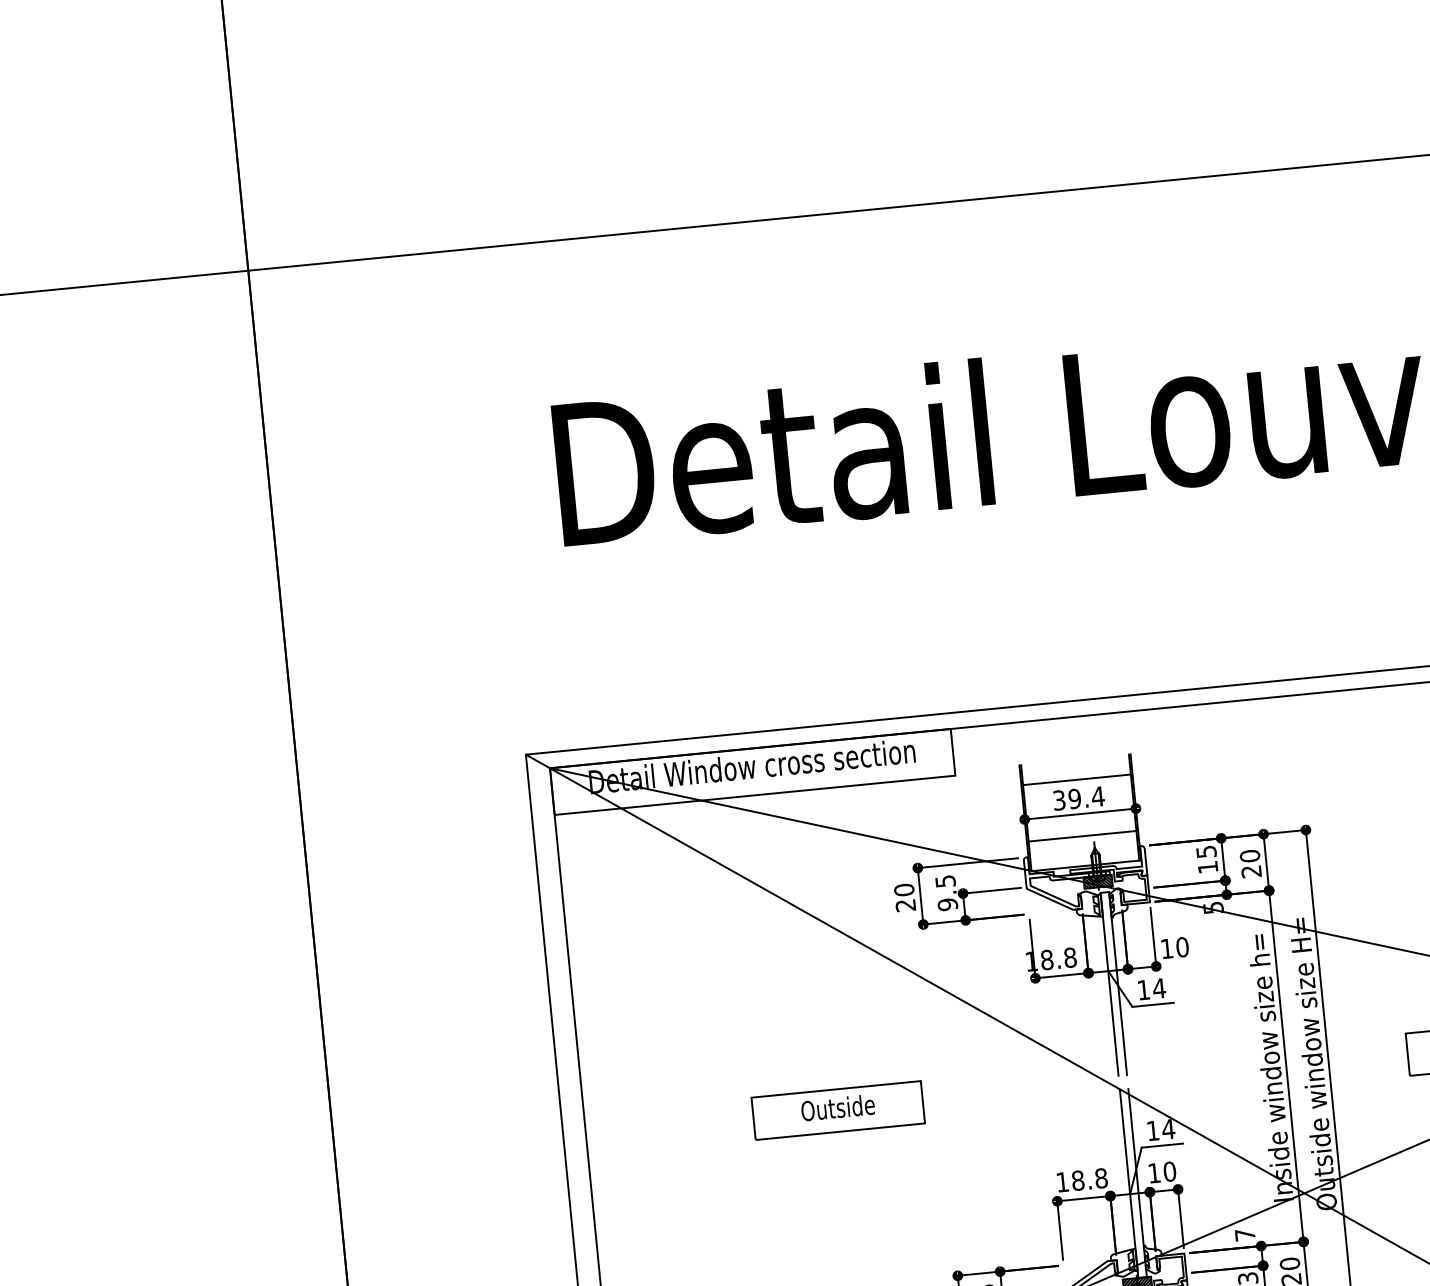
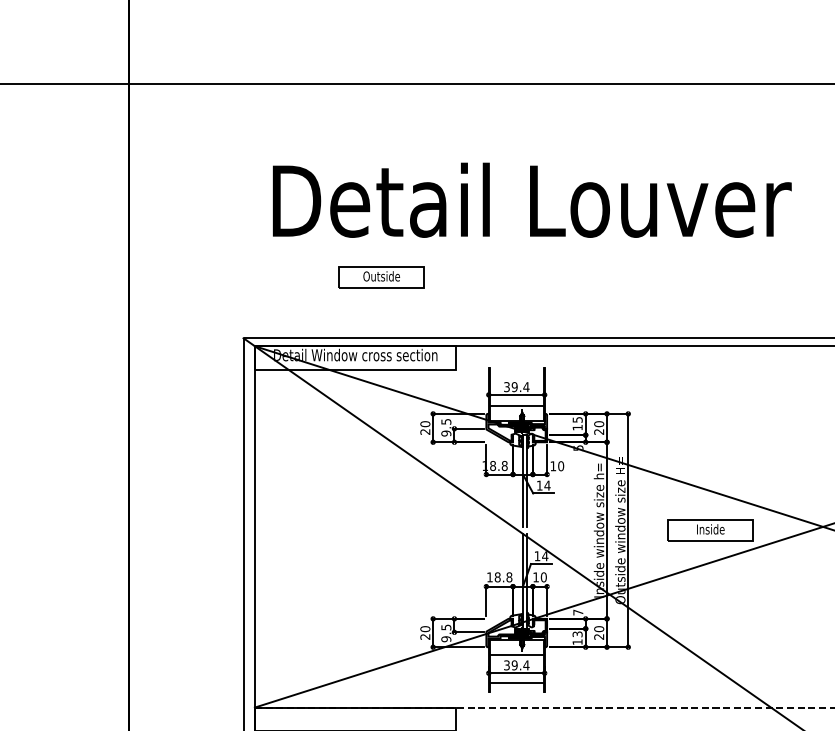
line: (1076, 779) -> (516, 377), removed
part: (837, 1110) -> (381, 277), moved

